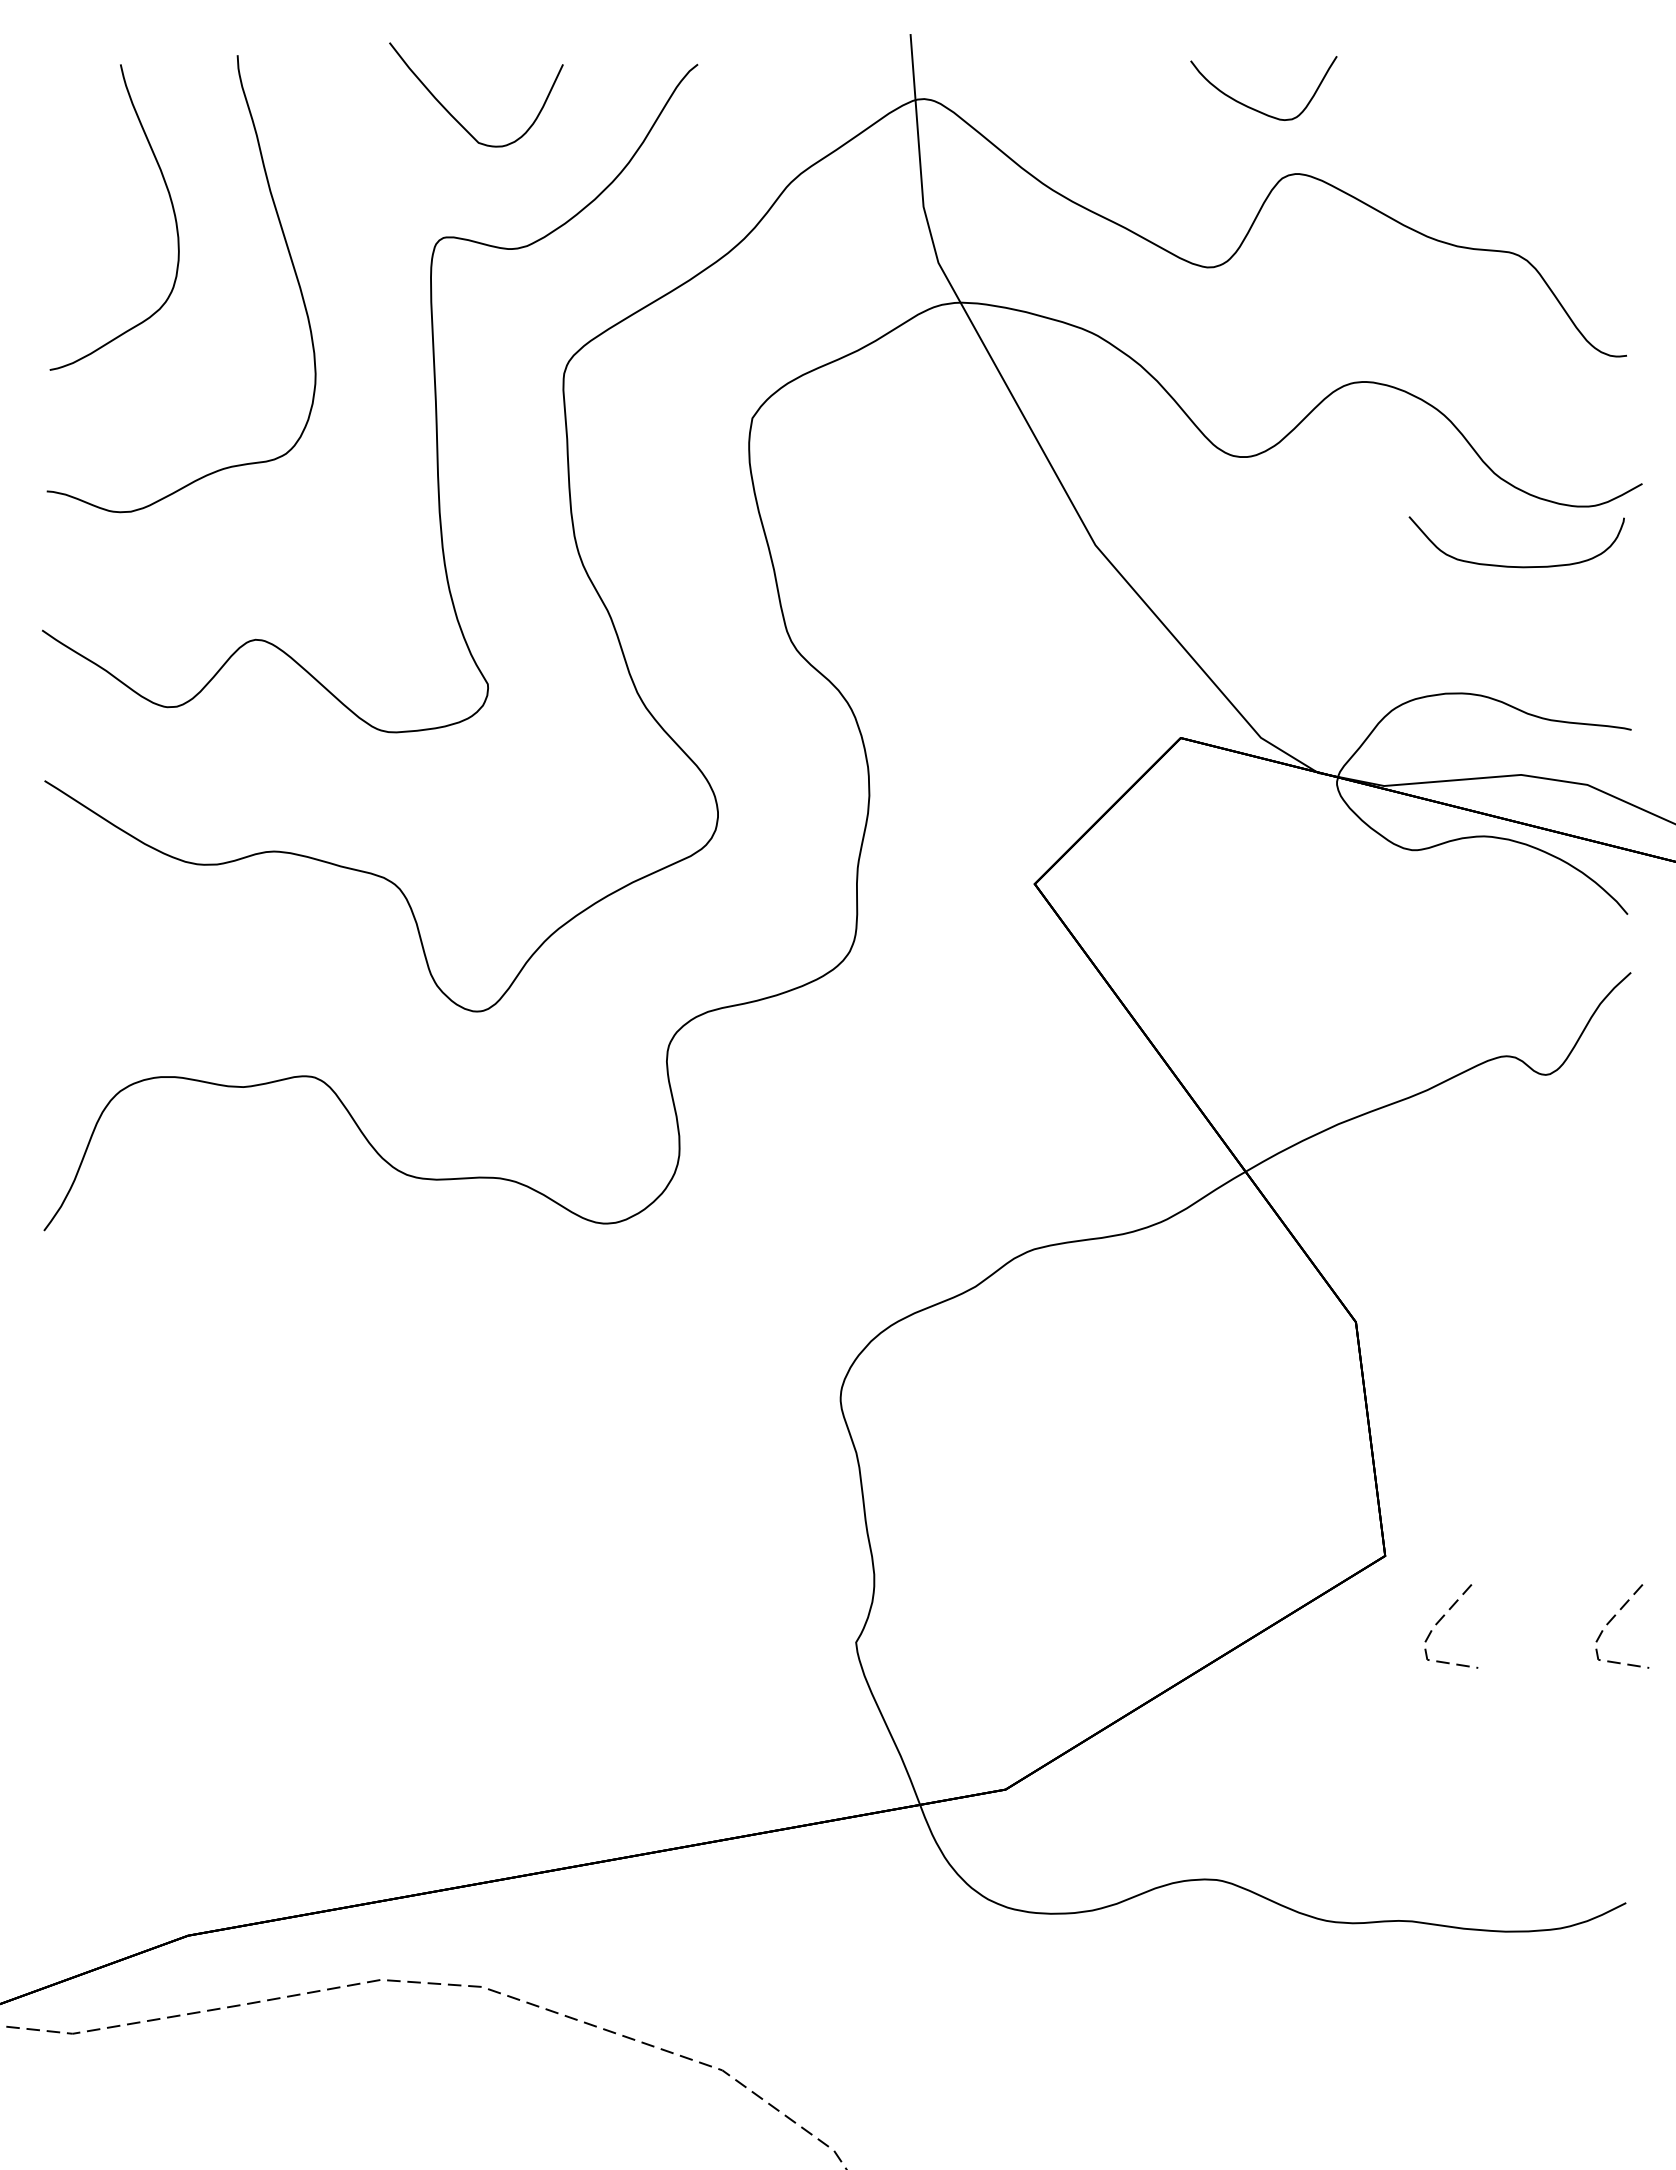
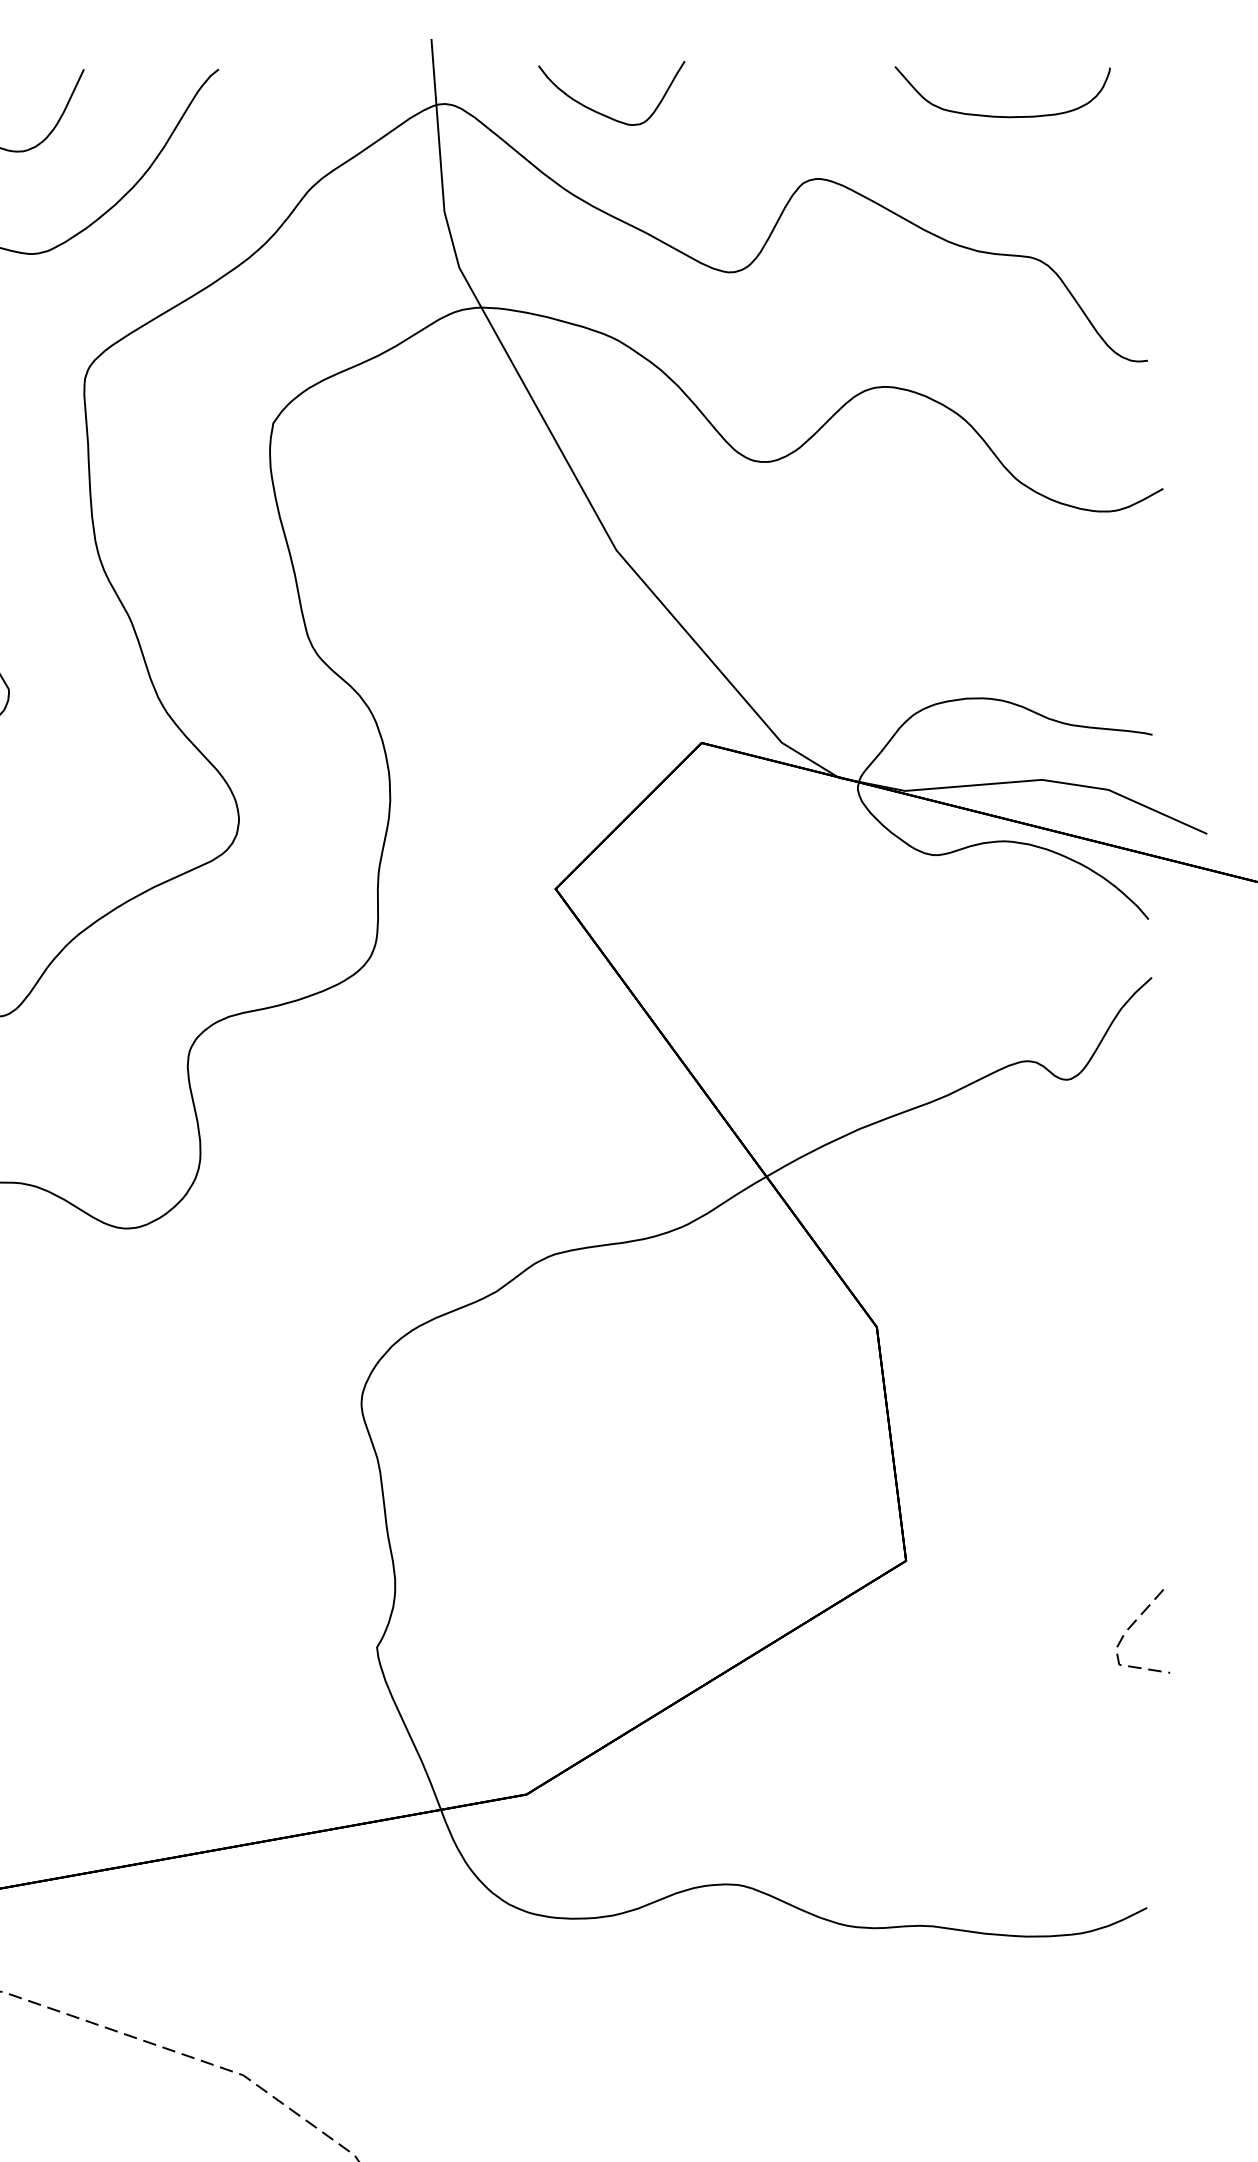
curve: (1254, 108) -> (602, 113), moved
curve: (1516, 566) -> (1002, 116), moved
line: (1443, 1617) -> (964, 1622), removed

